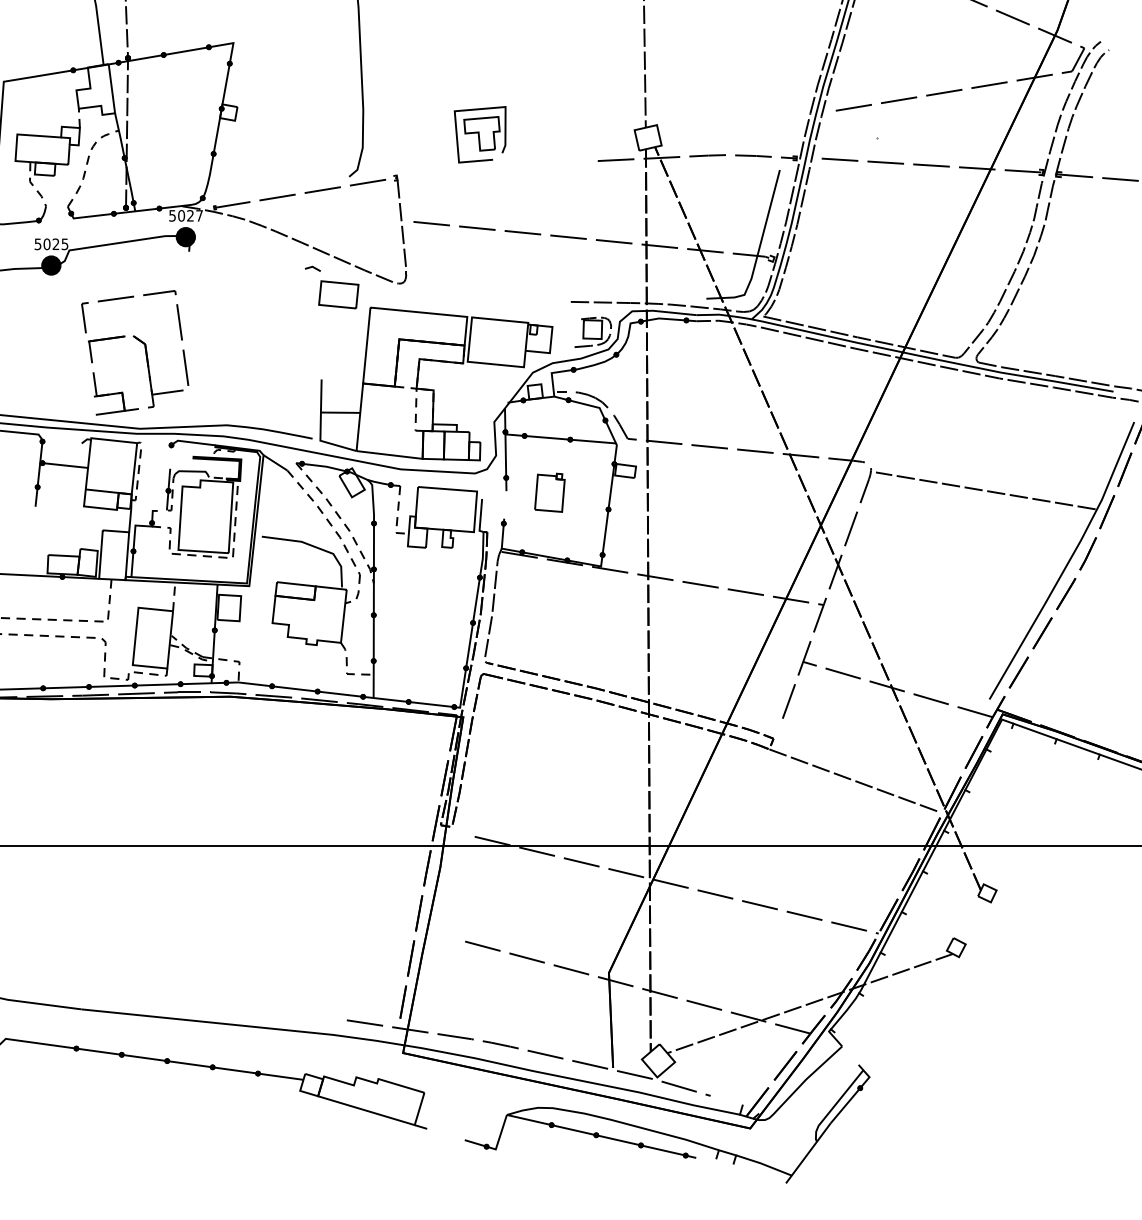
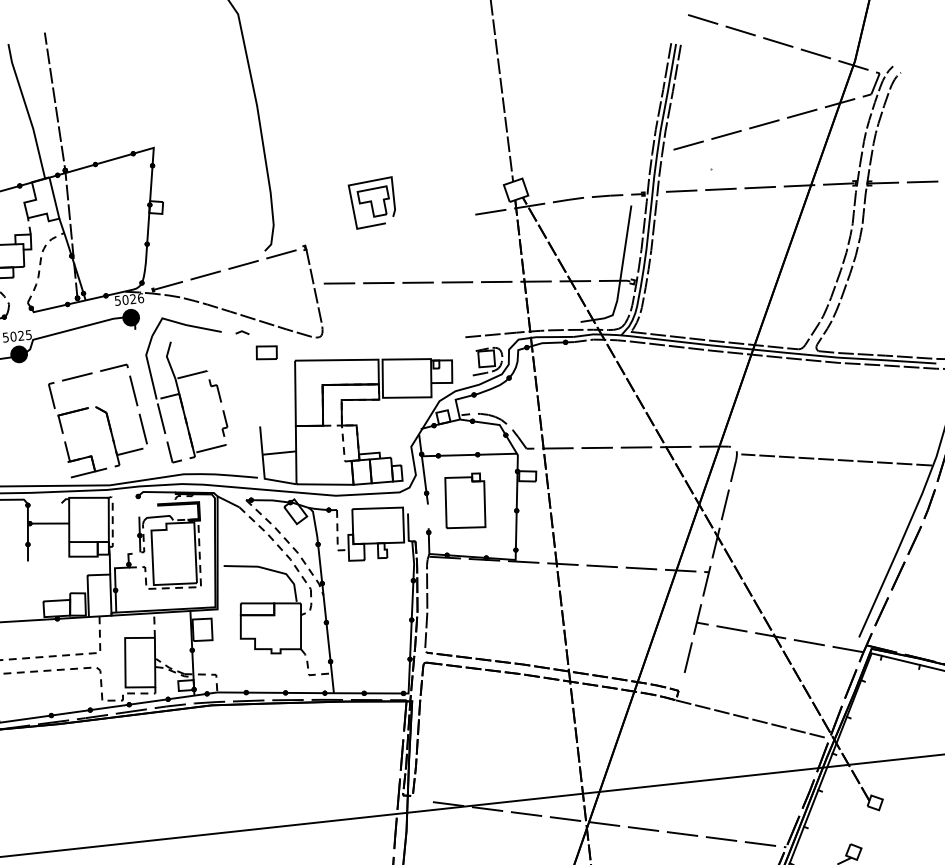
text: (199, 215) -> (140, 297), 5027 -> 5026
part: (338, 294) -> (266, 352), size x0.62
part: (232, 325) -> (179, 388), added
part: (549, 492) -> (464, 501), size x1.67

